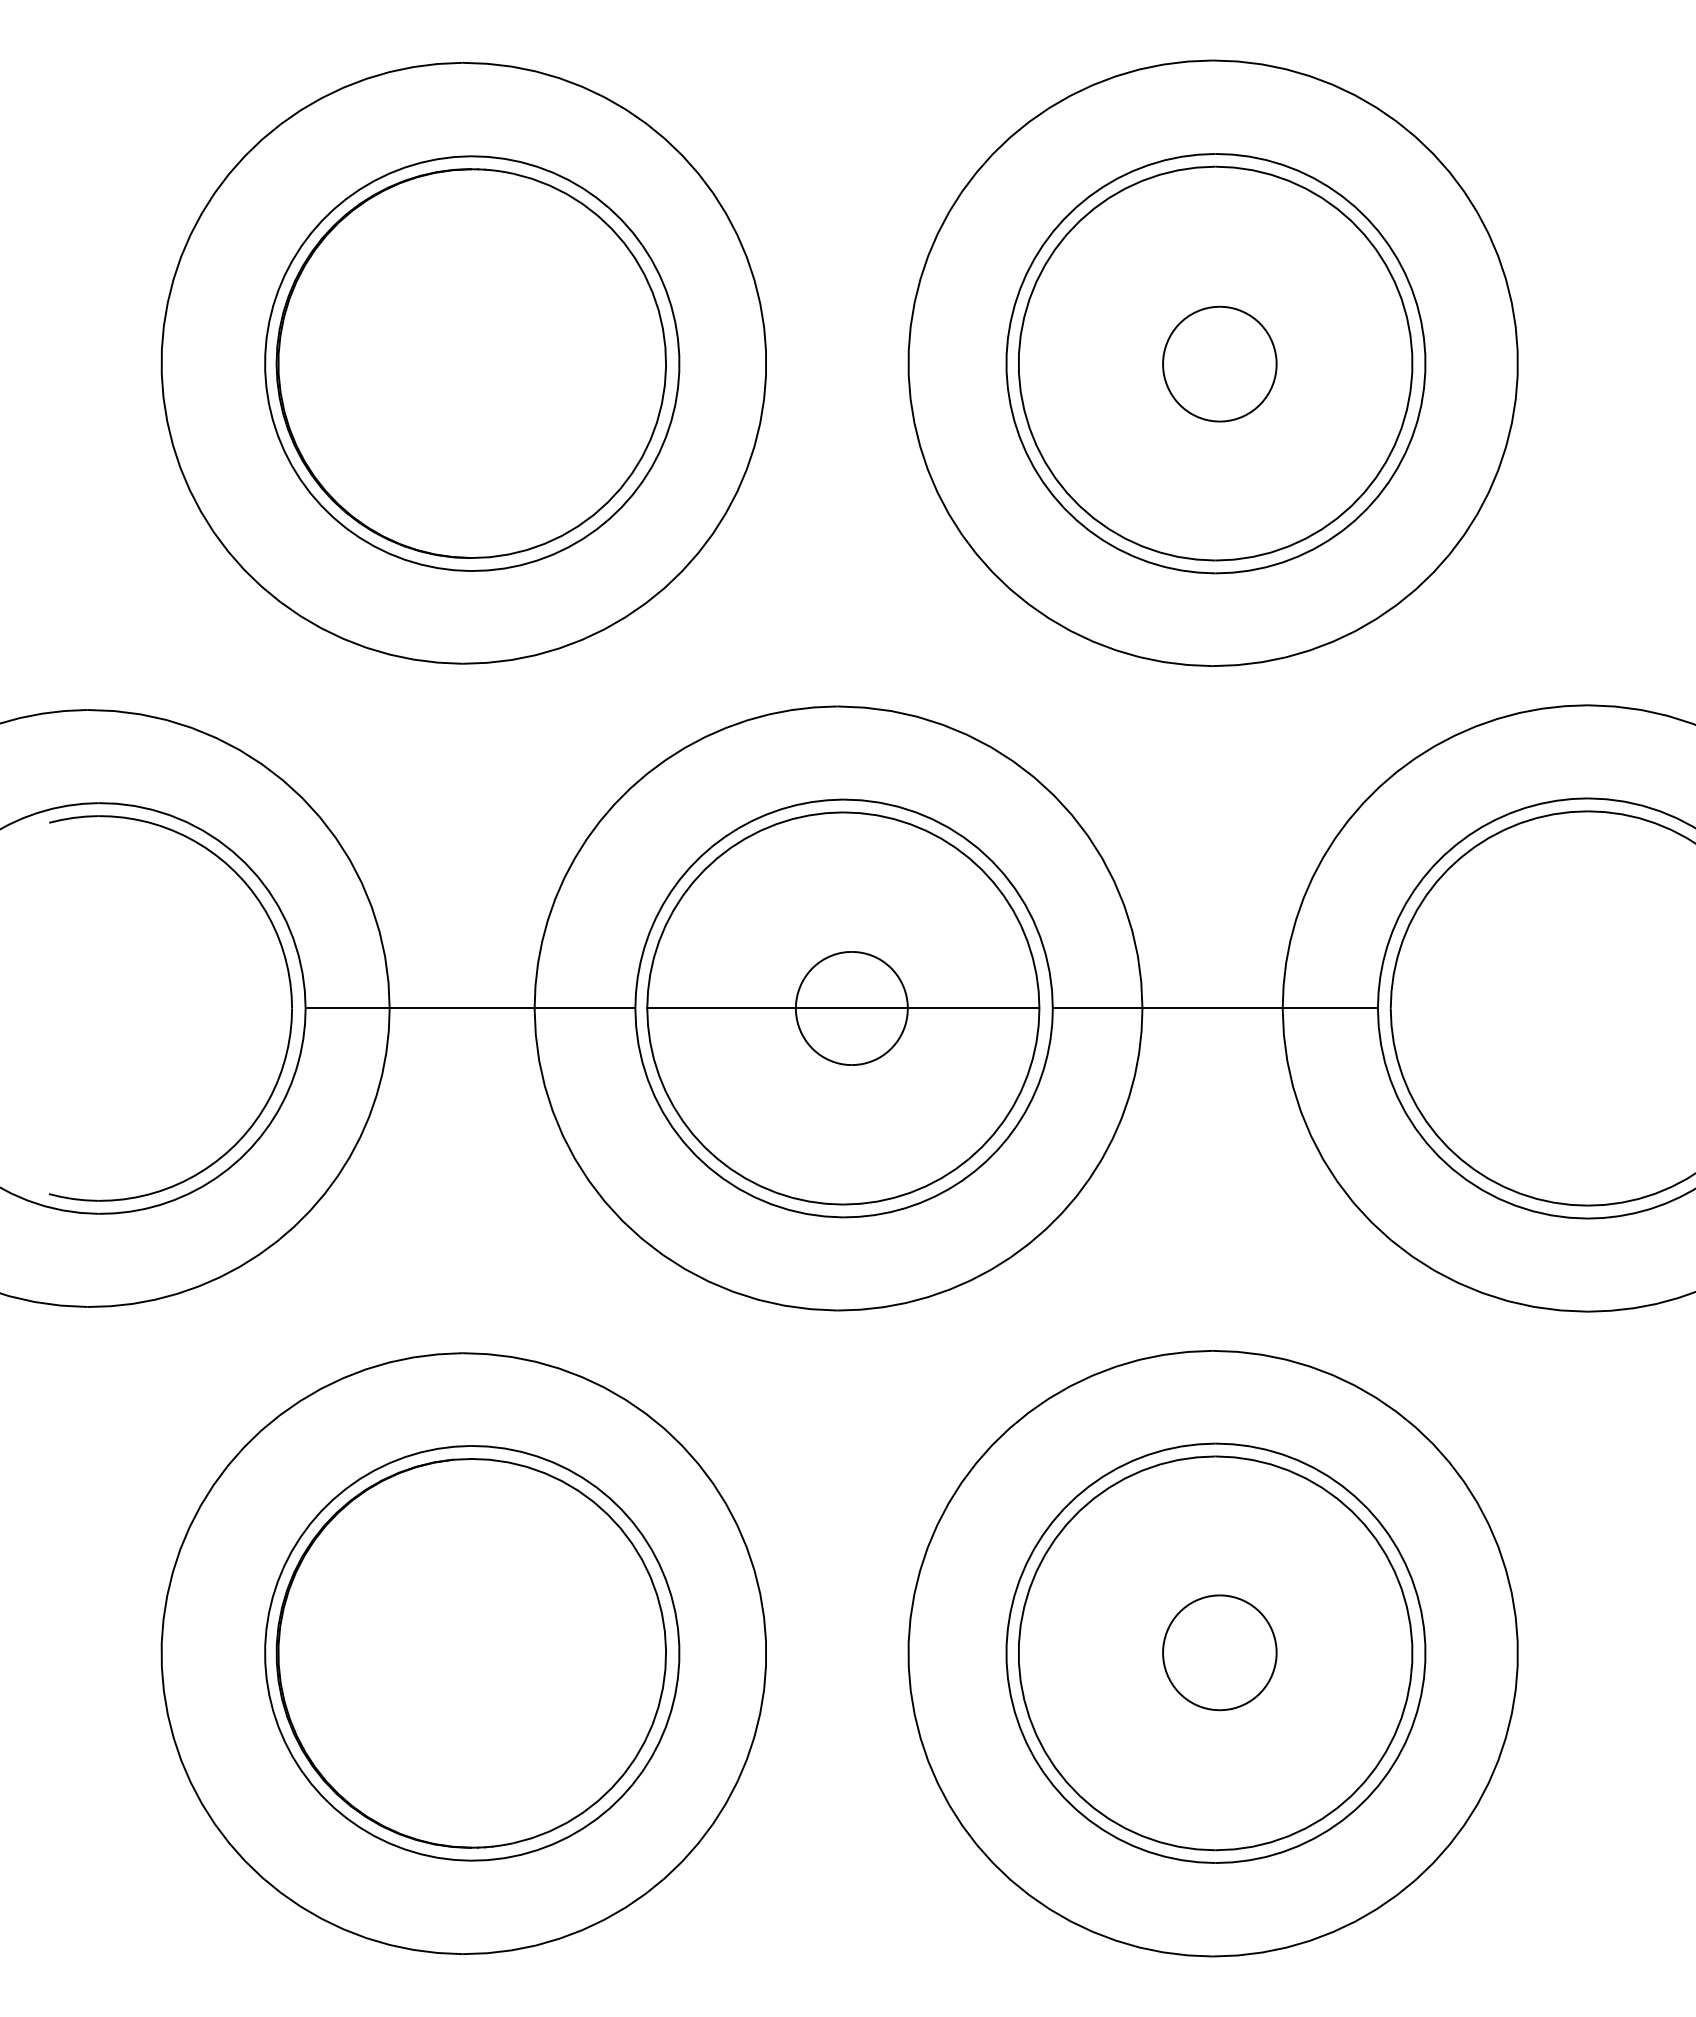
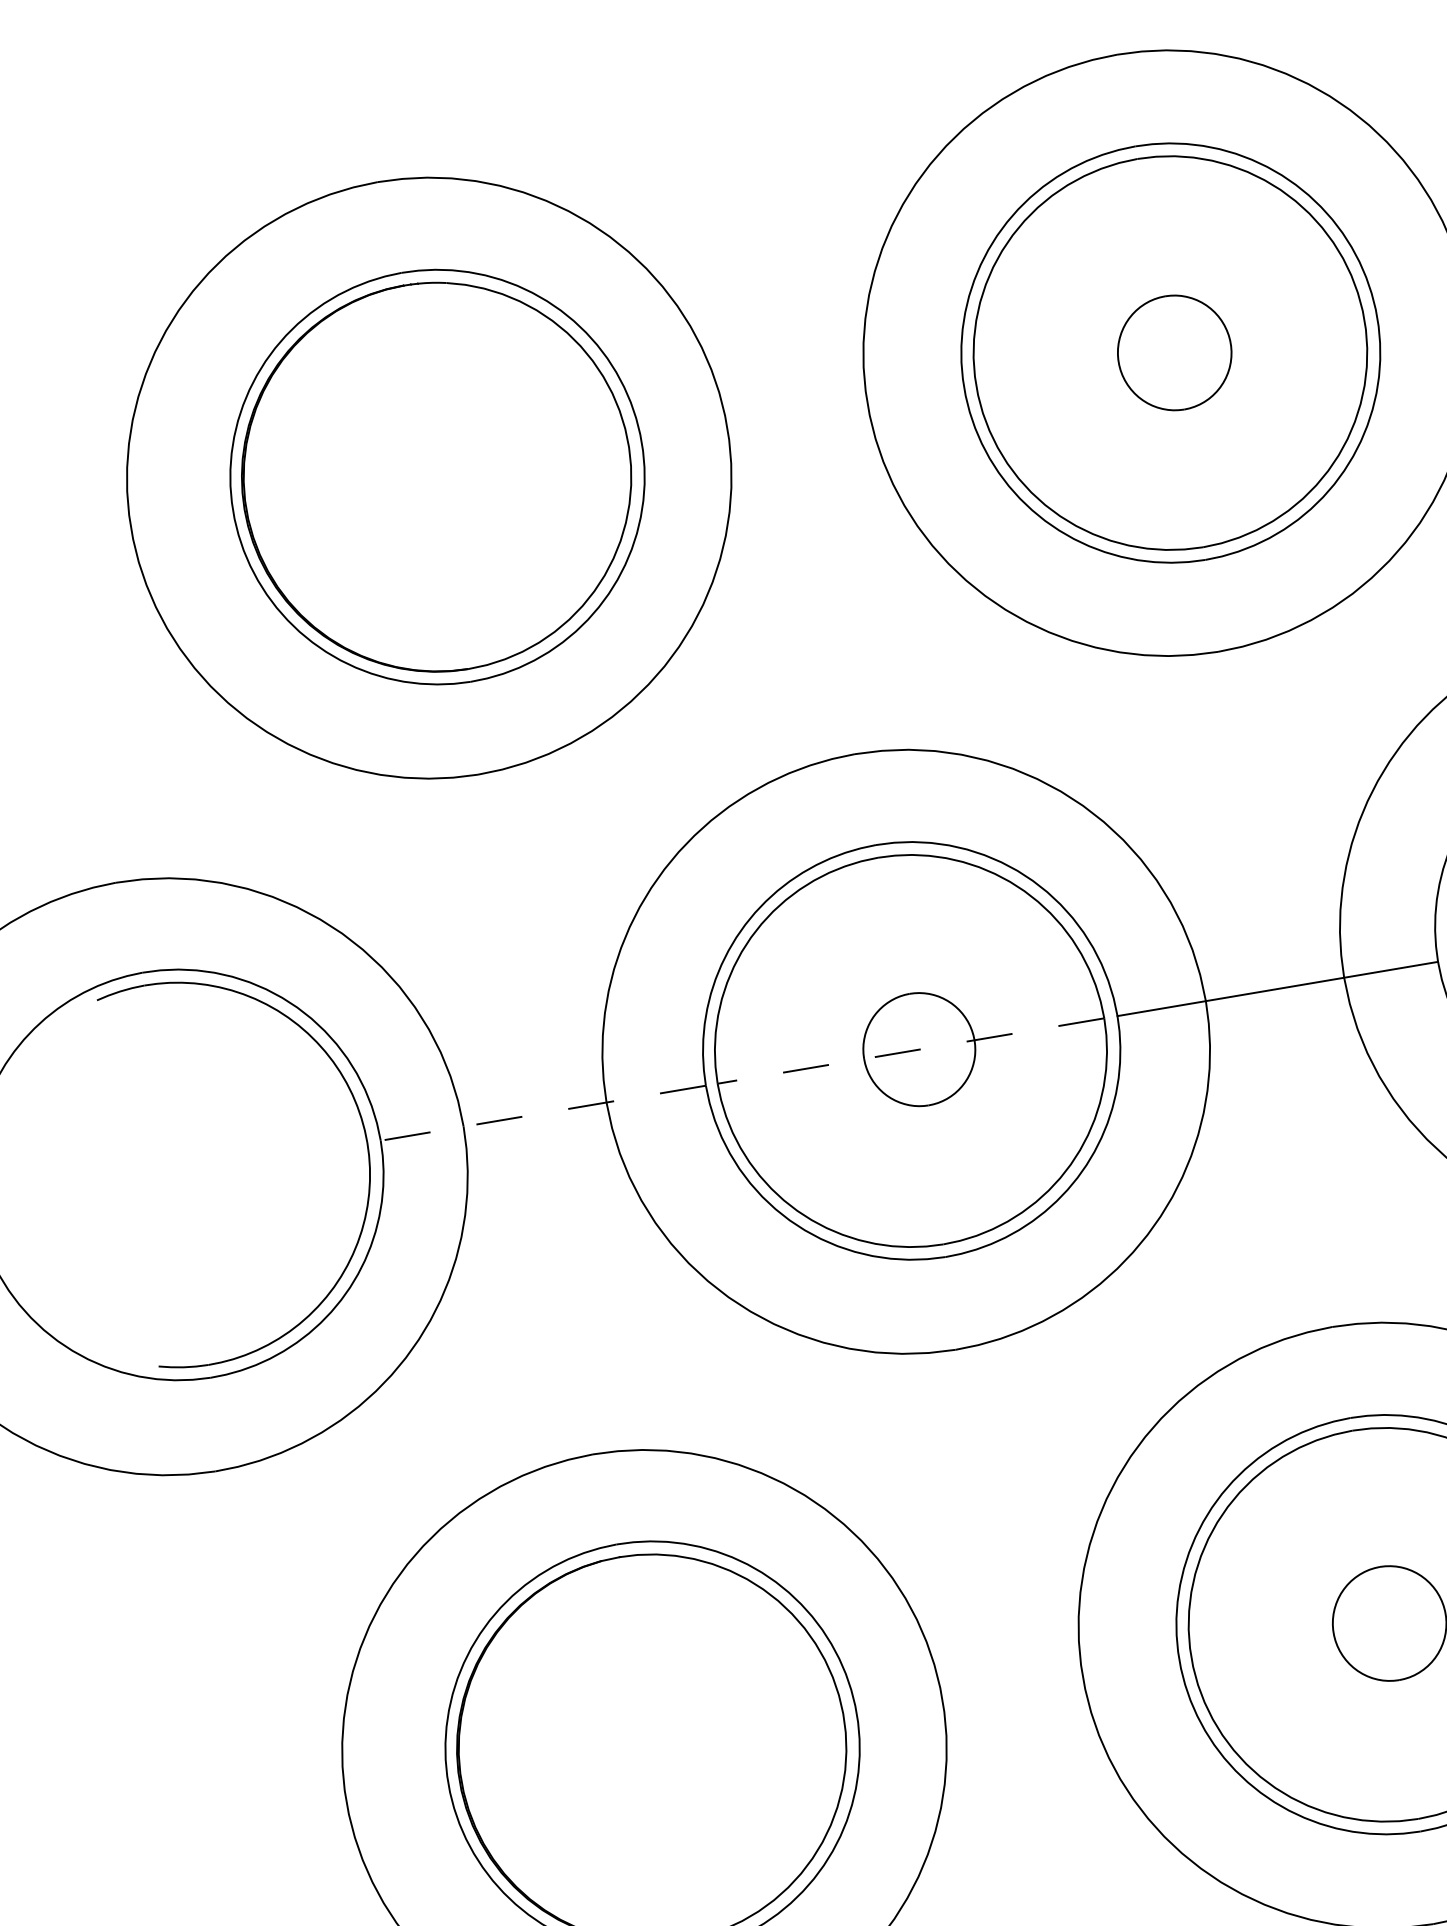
line: (470, 1008) -> (543, 1113), solid -> dashed
line: (842, 1008) -> (910, 1051), solid -> dashed

